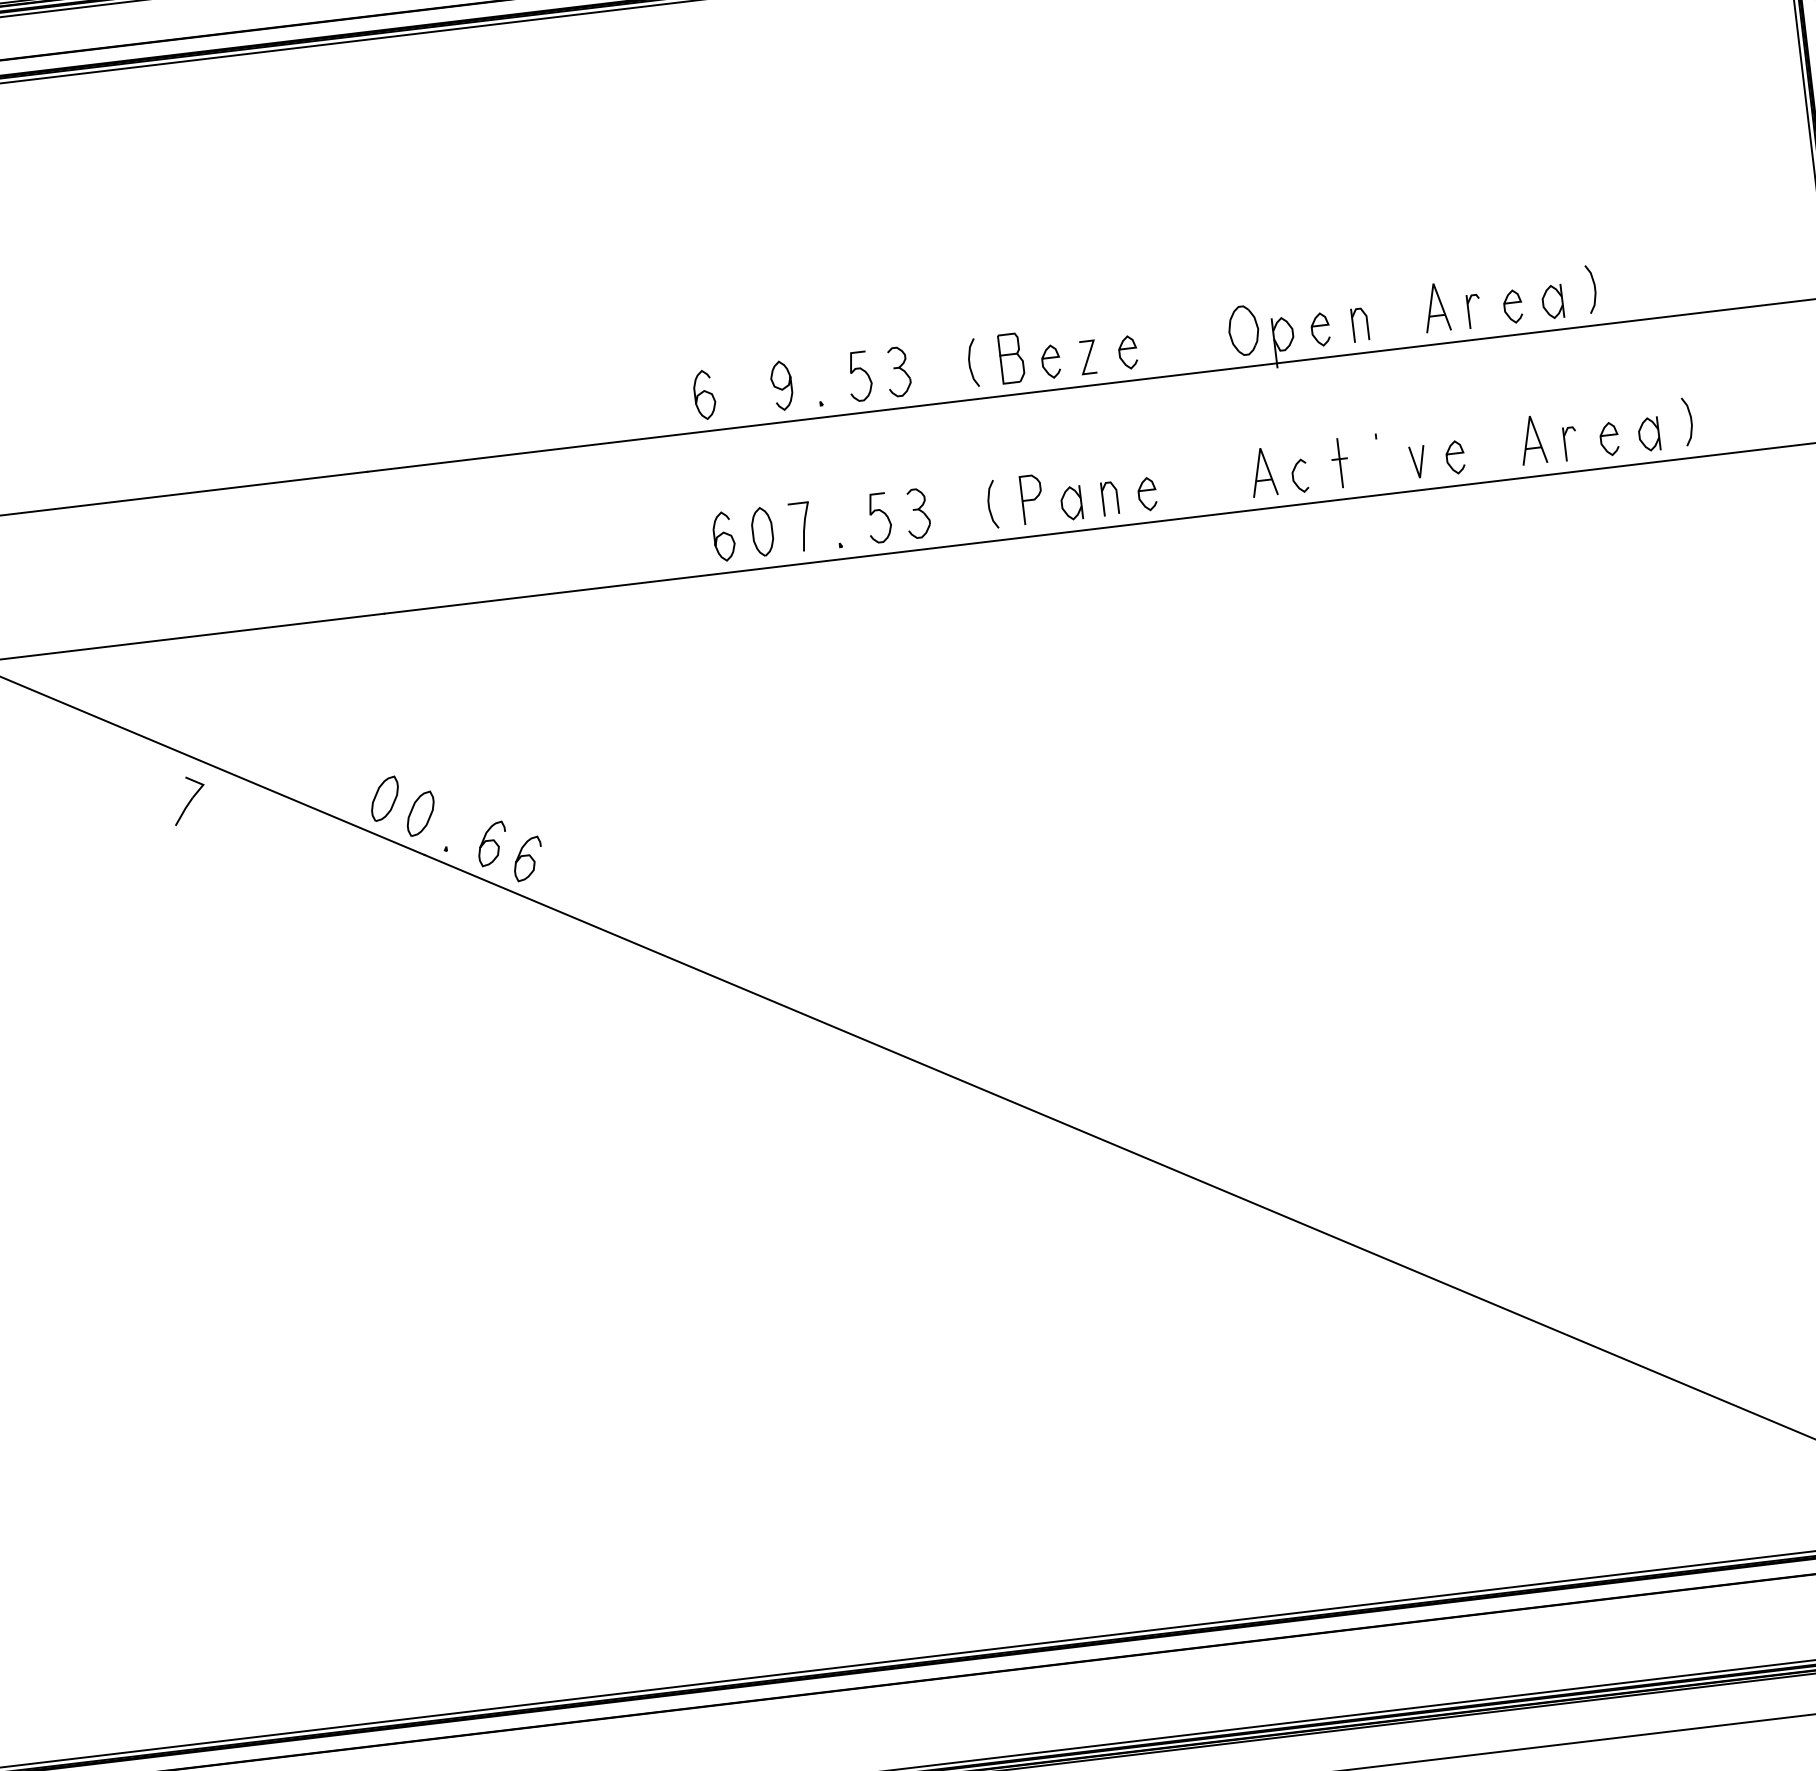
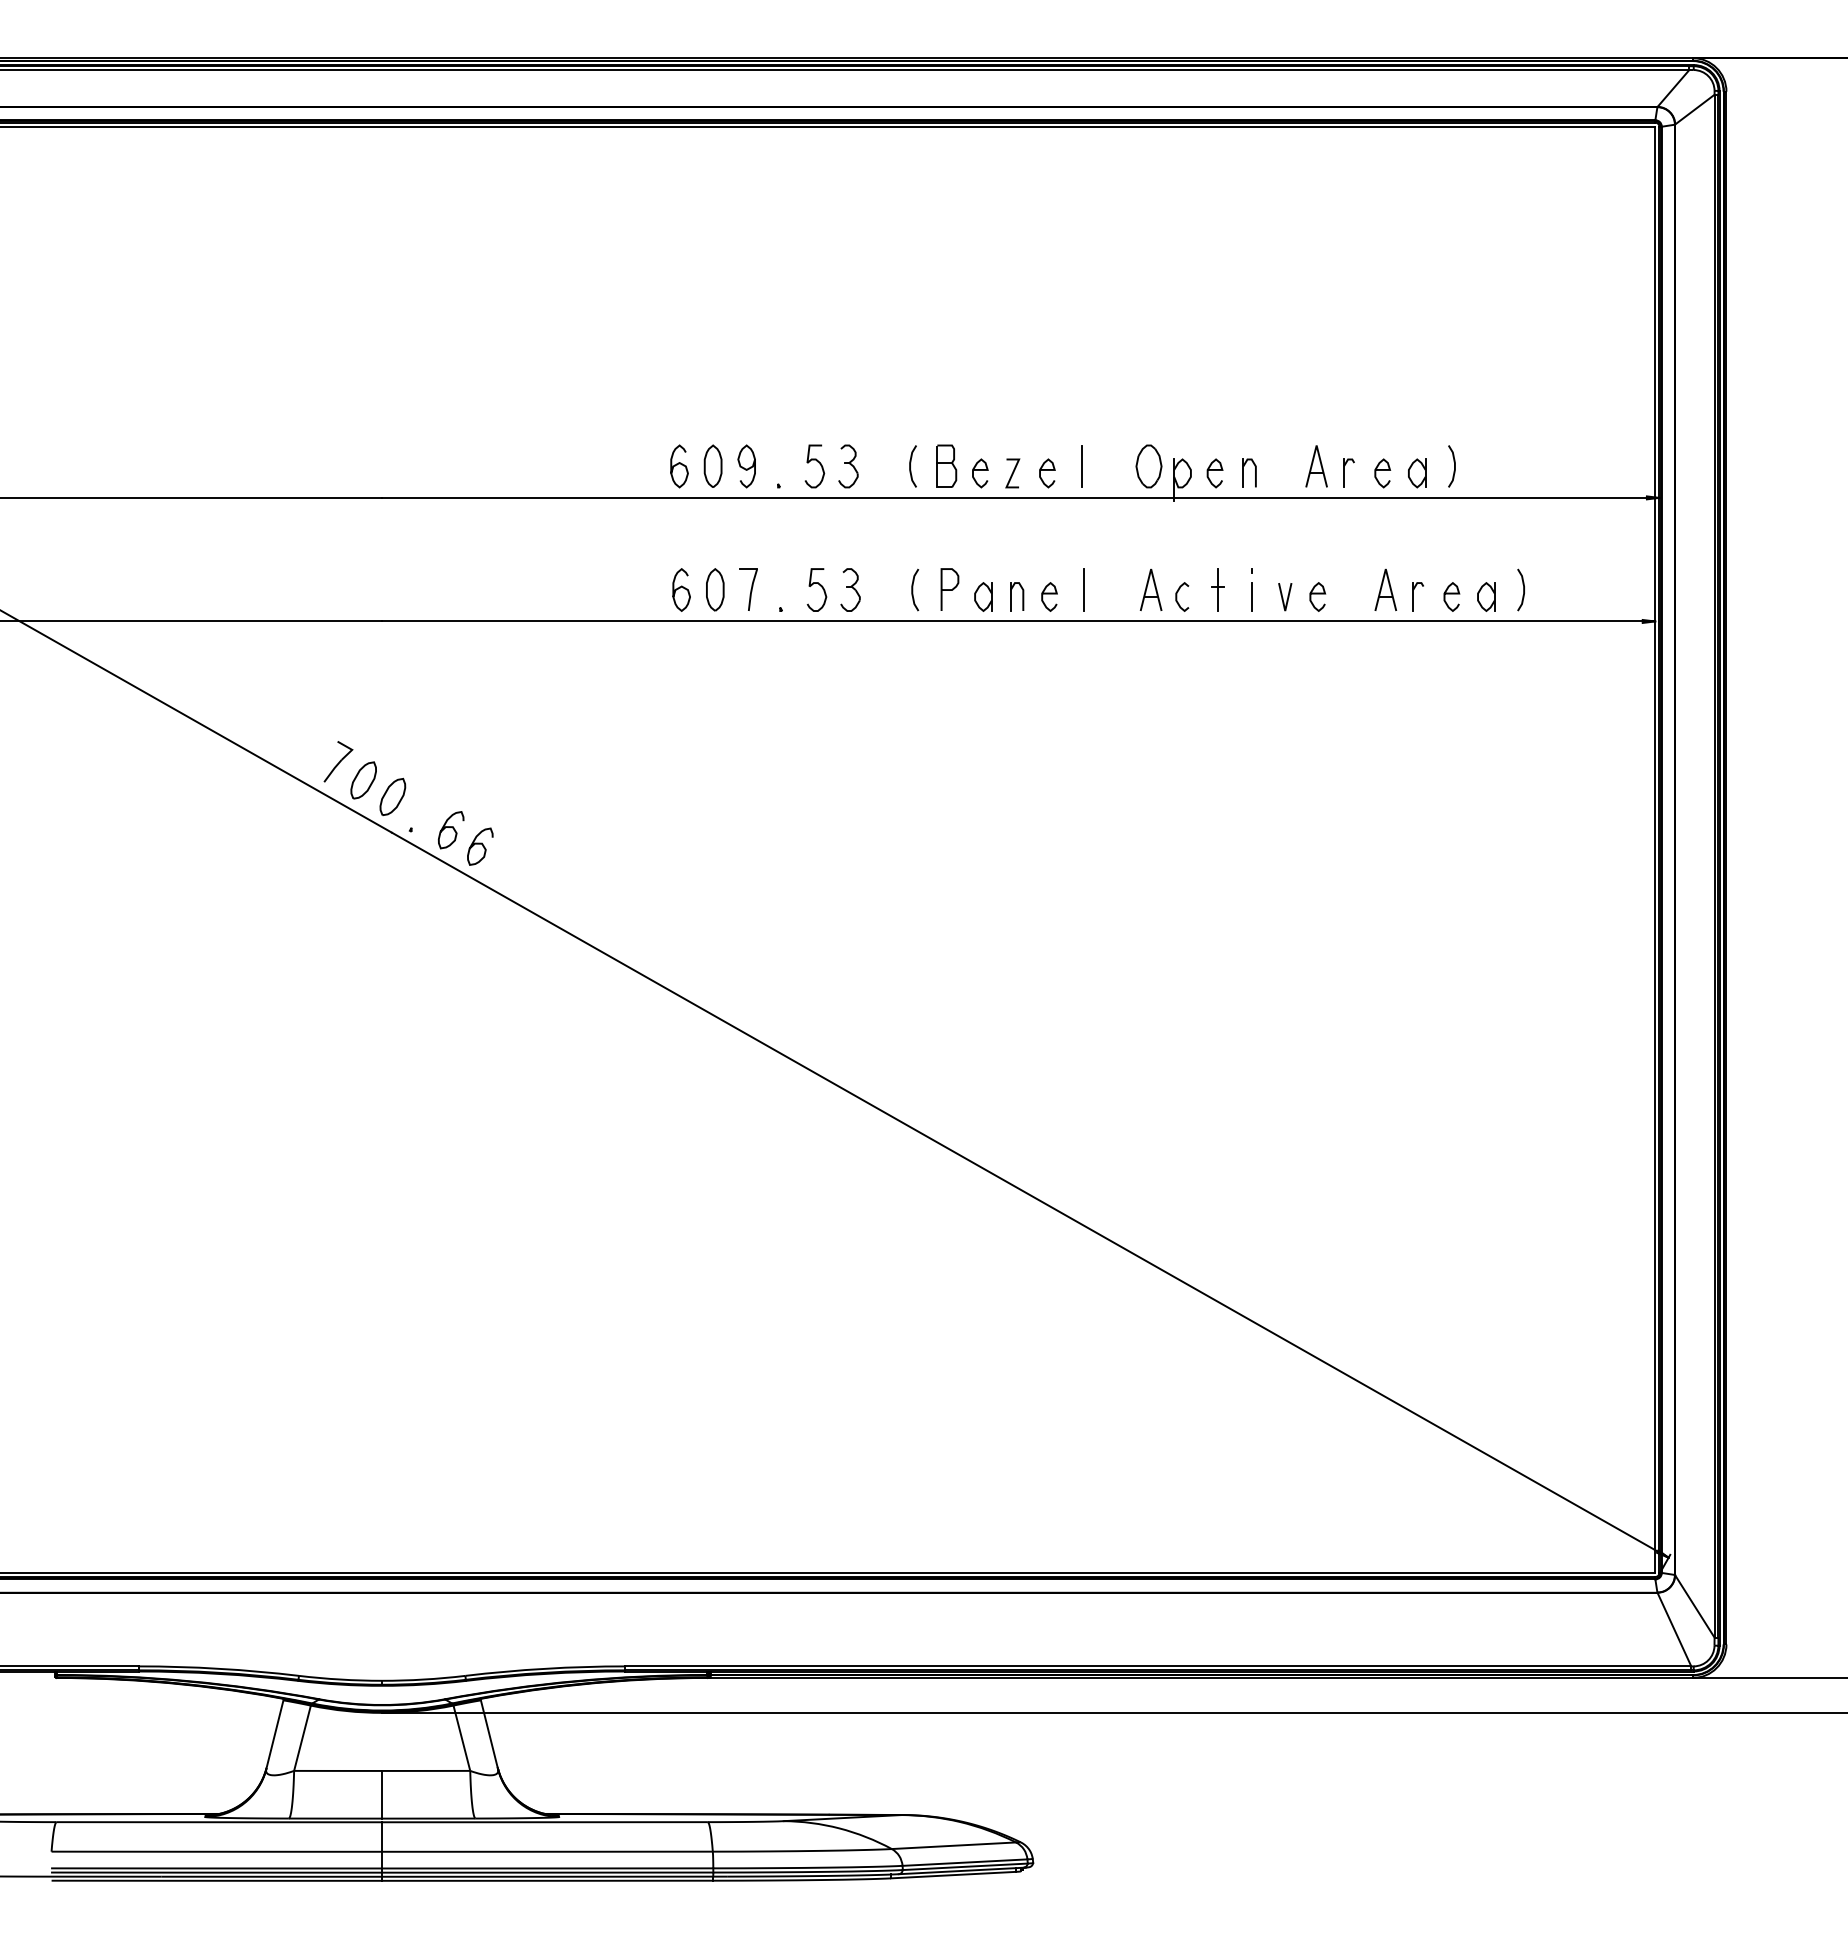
line: (1166, 339) -> (1081, 466), added
part: (742, 389) -> (712, 465), added
line: (1379, 467) -> (1251, 597), added
line: (1186, 481) -> (1084, 590), added
part: (189, 800) -> (338, 761), moved

